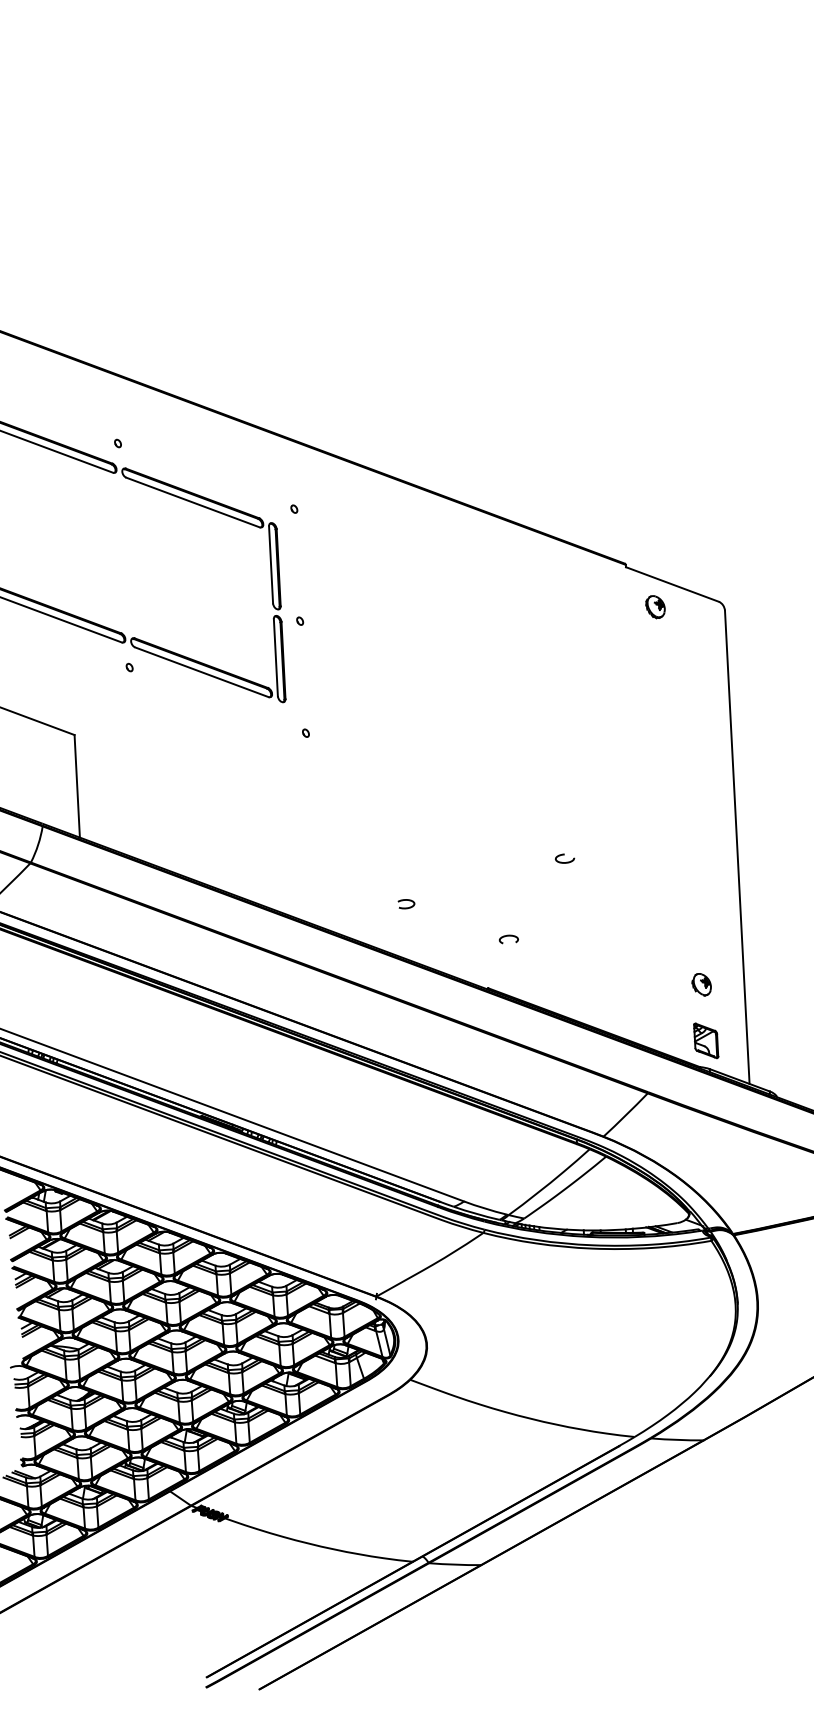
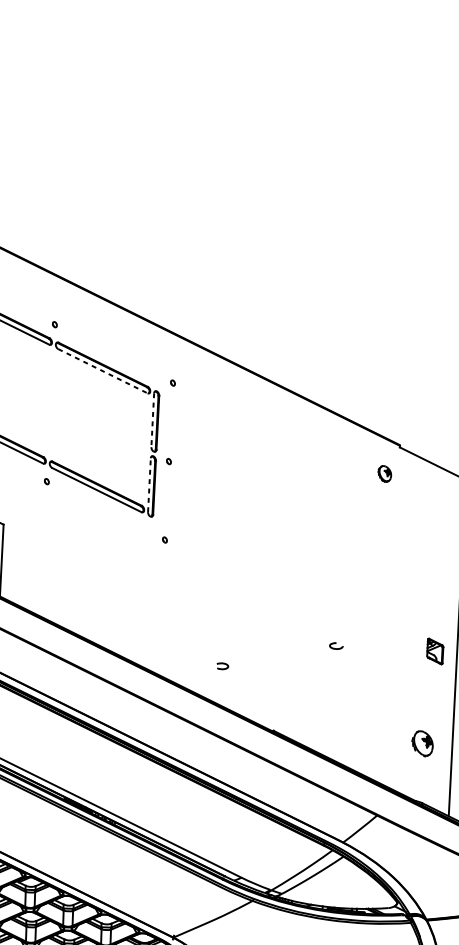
line: (193, 502) -> (103, 371), solid -> dashed
line: (271, 564) -> (153, 420), solid -> dashed
part: (655, 607) -> (384, 474), moved
line: (275, 657) -> (149, 485), solid -> dashed
curve: (508, 936) -> (291, 696), removed
part: (701, 984) -> (422, 743), size x1.6
part: (706, 1040) -> (435, 651), moved

